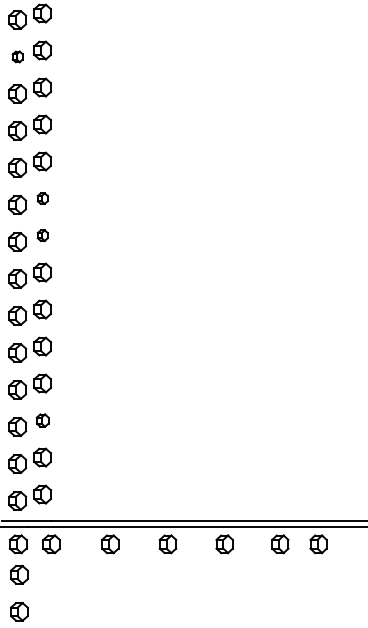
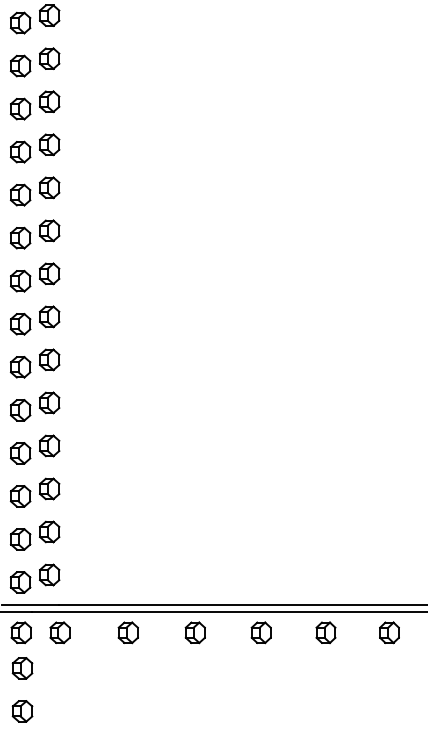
part: (17, 56) -> (20, 65), size x1.67
part: (42, 198) -> (49, 230), size x1.67
part: (42, 235) -> (49, 273), size x1.67
part: (42, 420) -> (49, 488), size x1.43
part: (318, 544) -> (389, 632), moved

